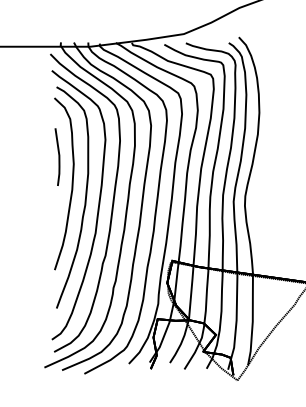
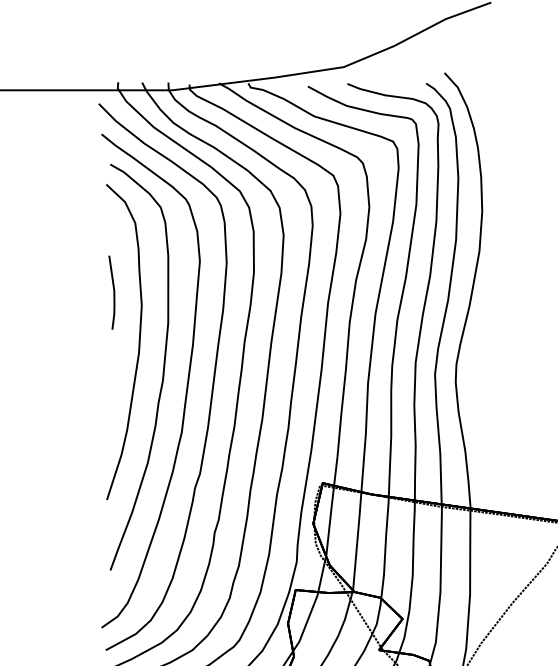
part: (57, 156) -> (111, 291), size x0.7

